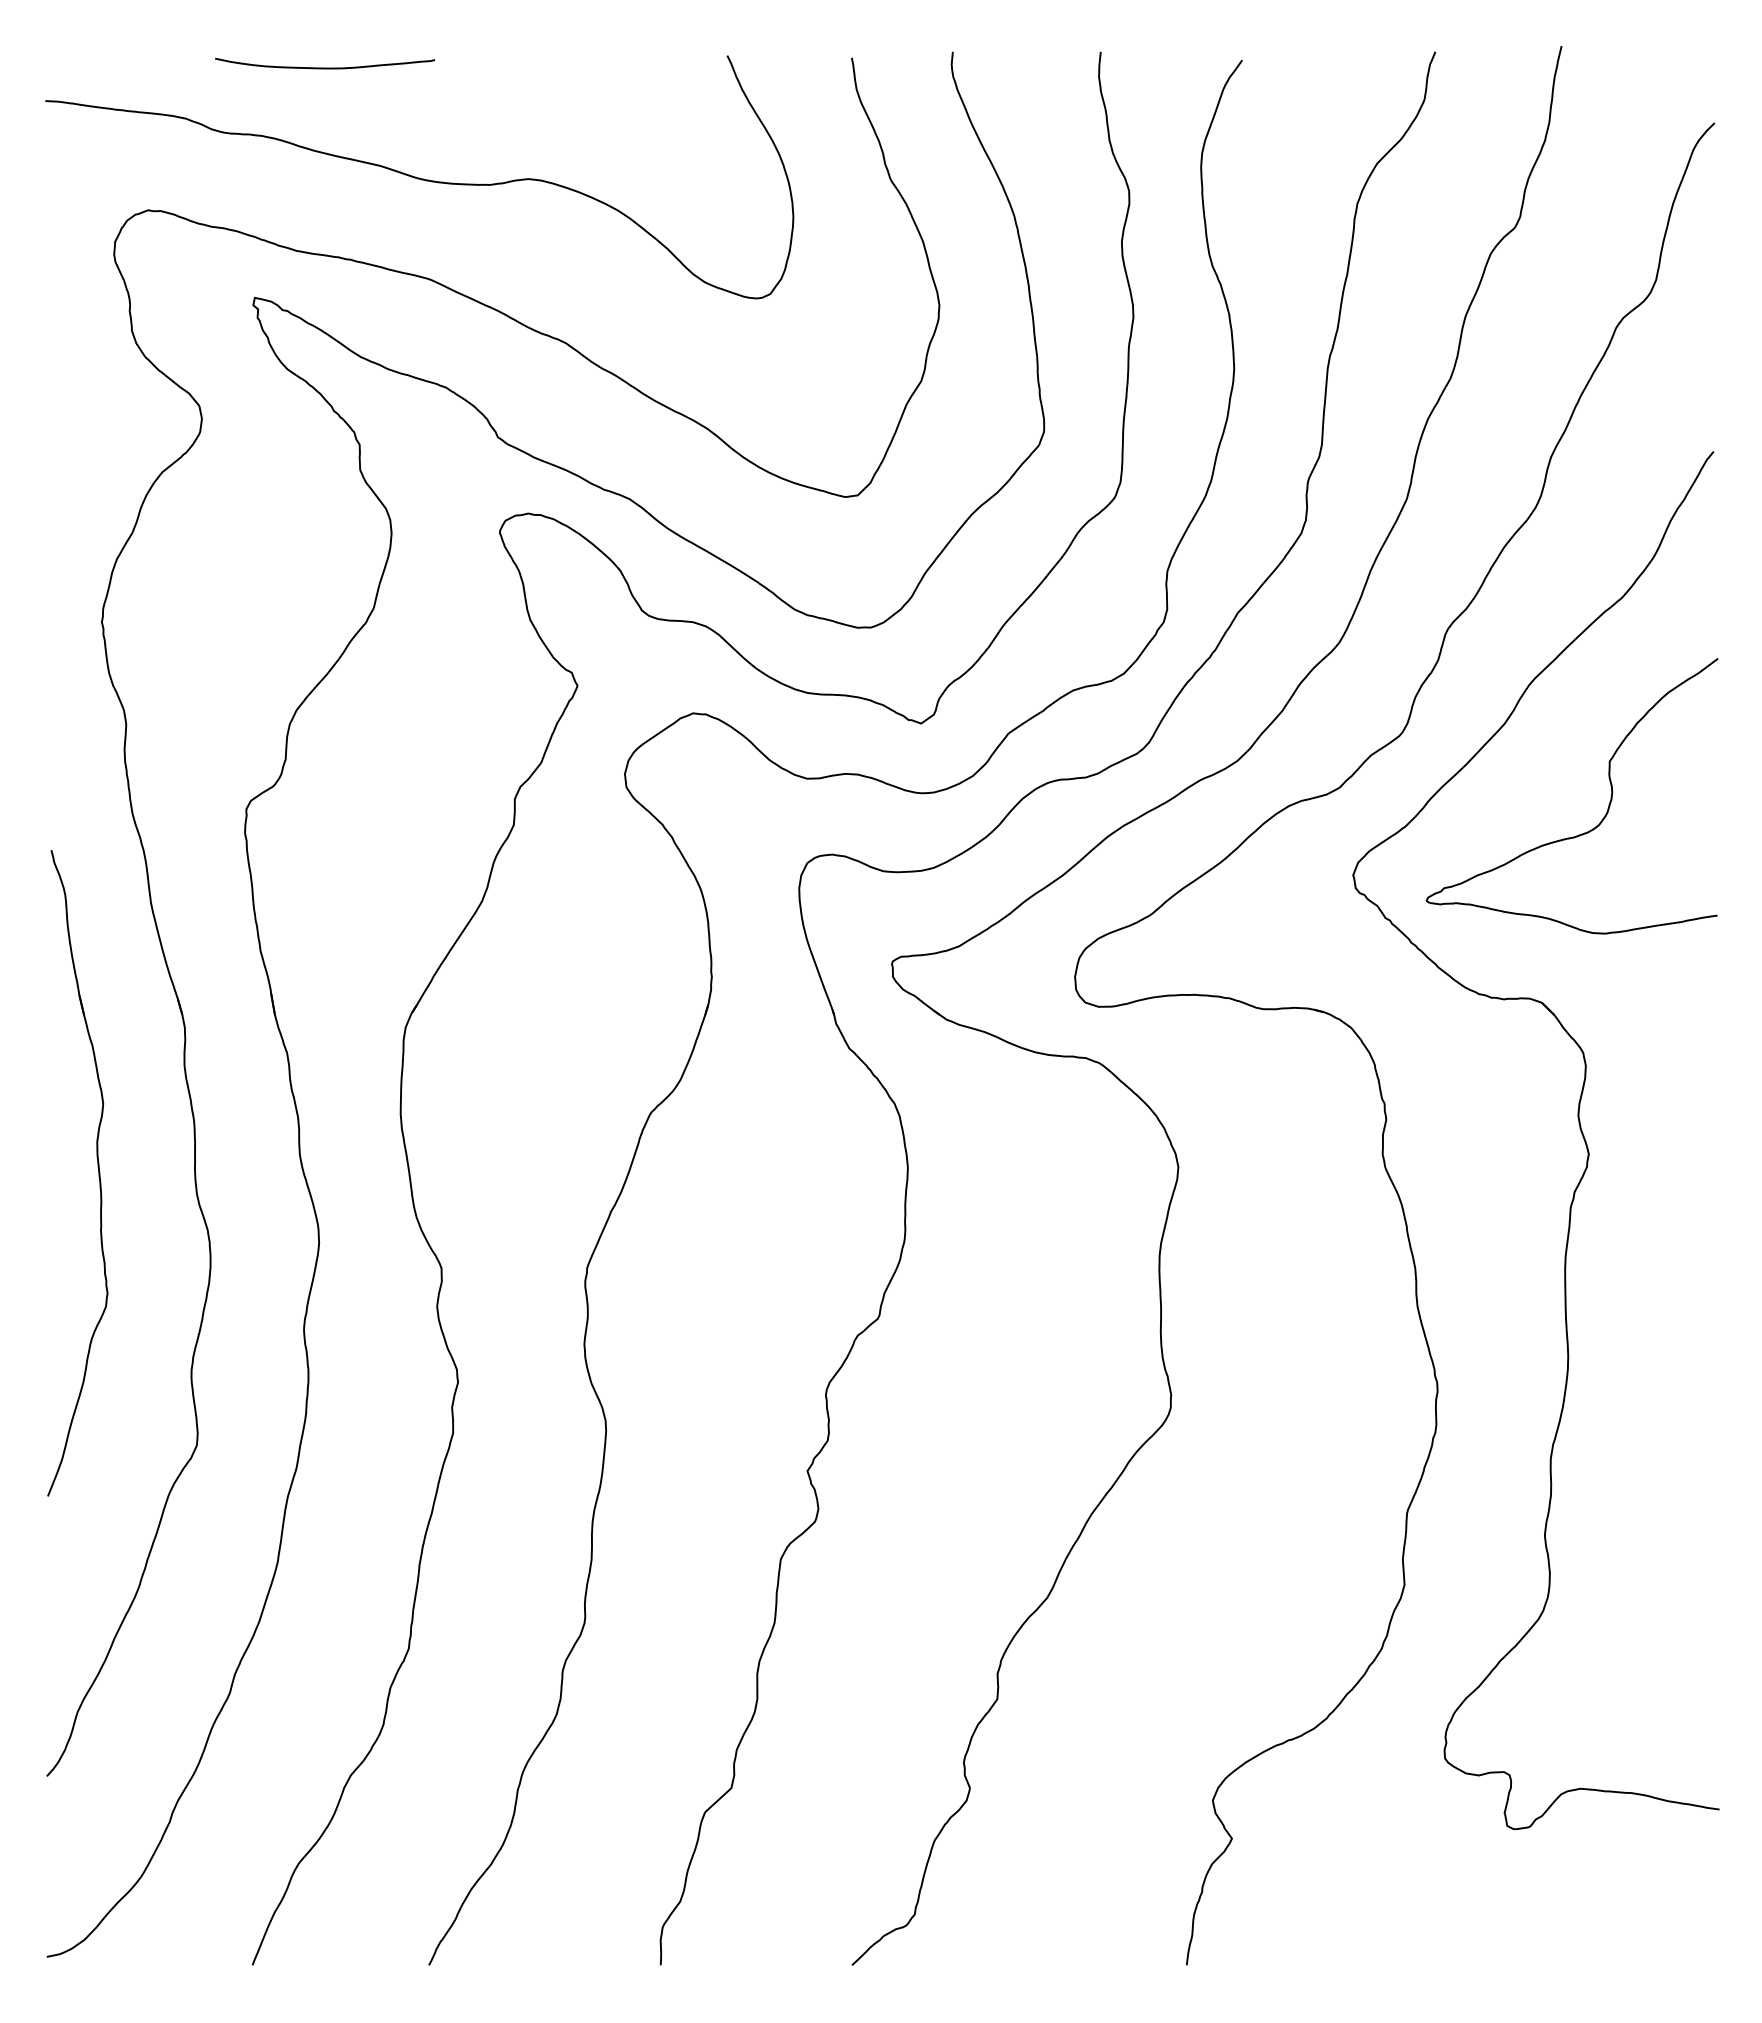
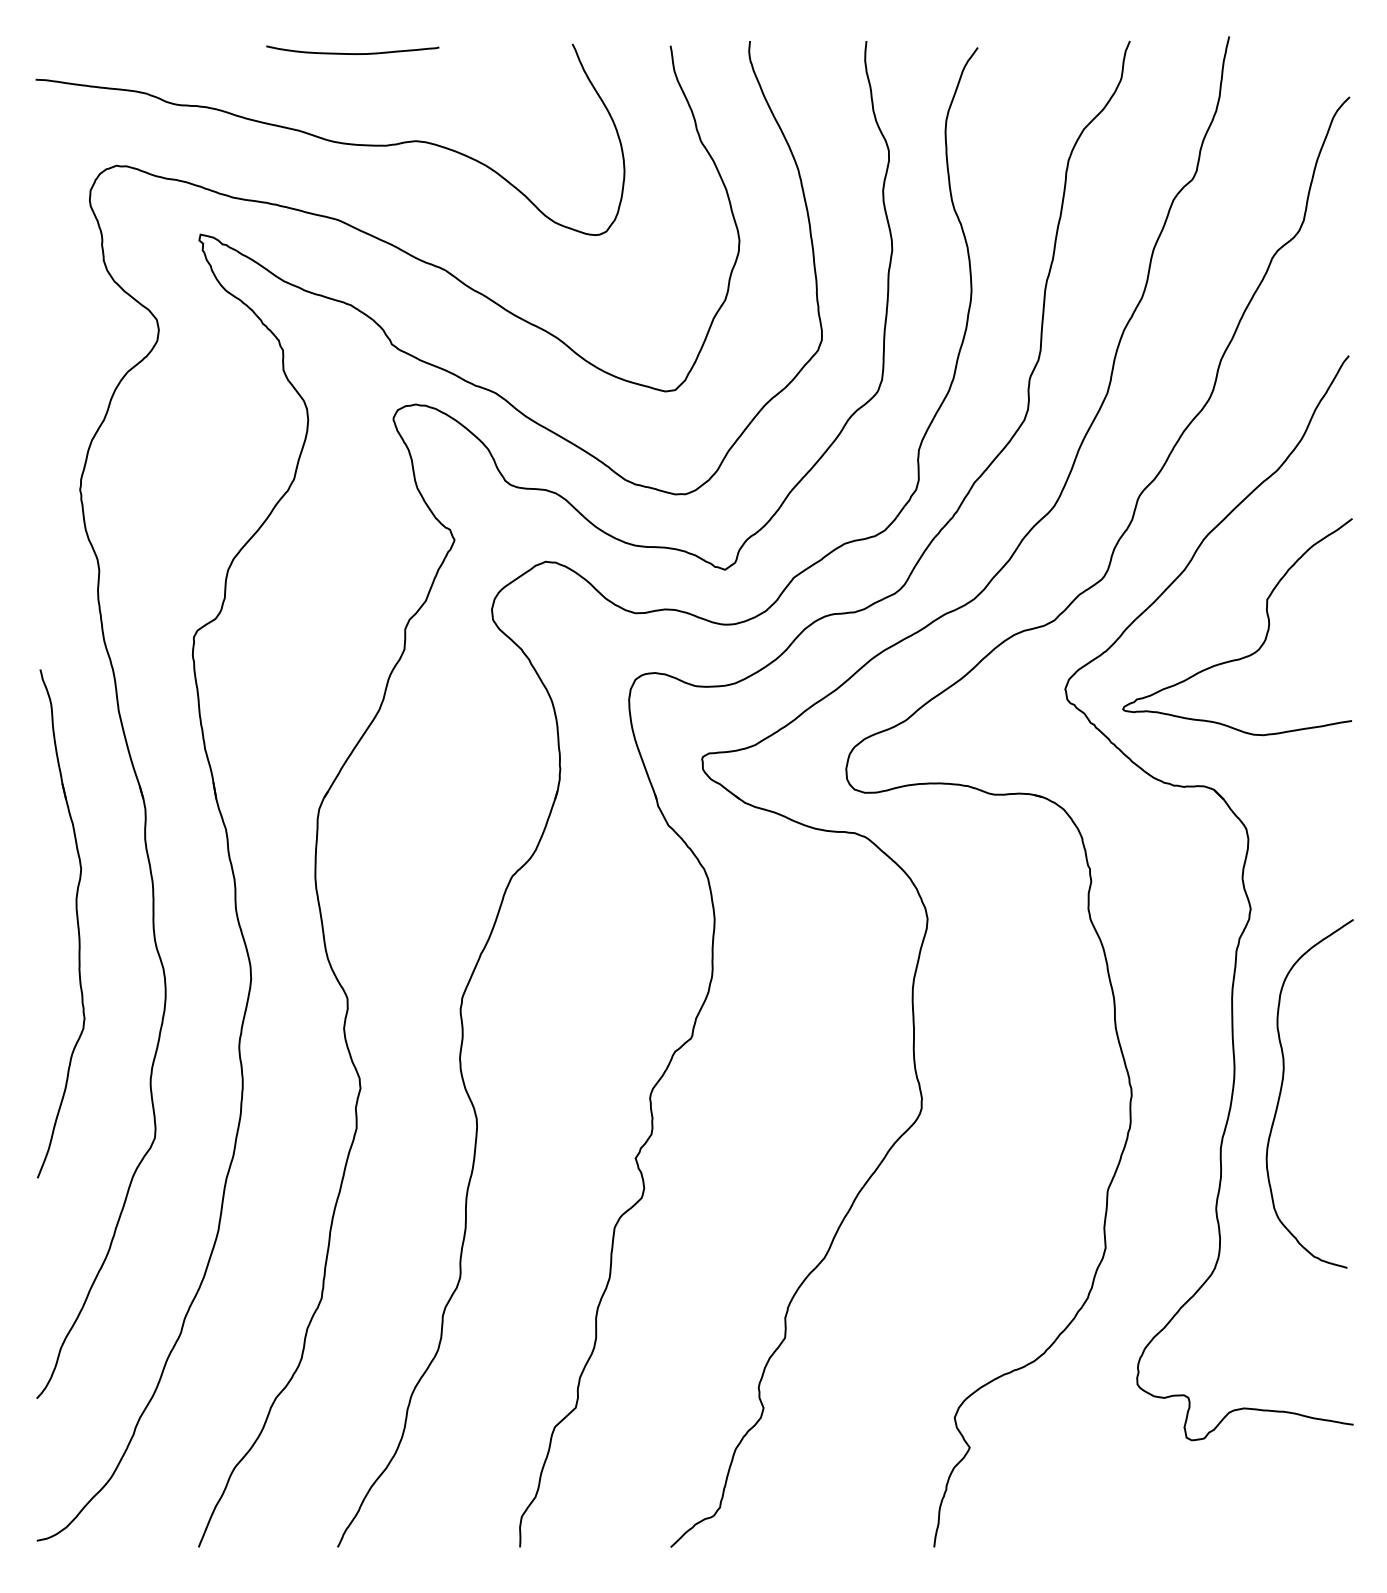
curve: (324, 67) -> (352, 53), moved
curve: (1629, 1382) -> (1282, 1088), added

